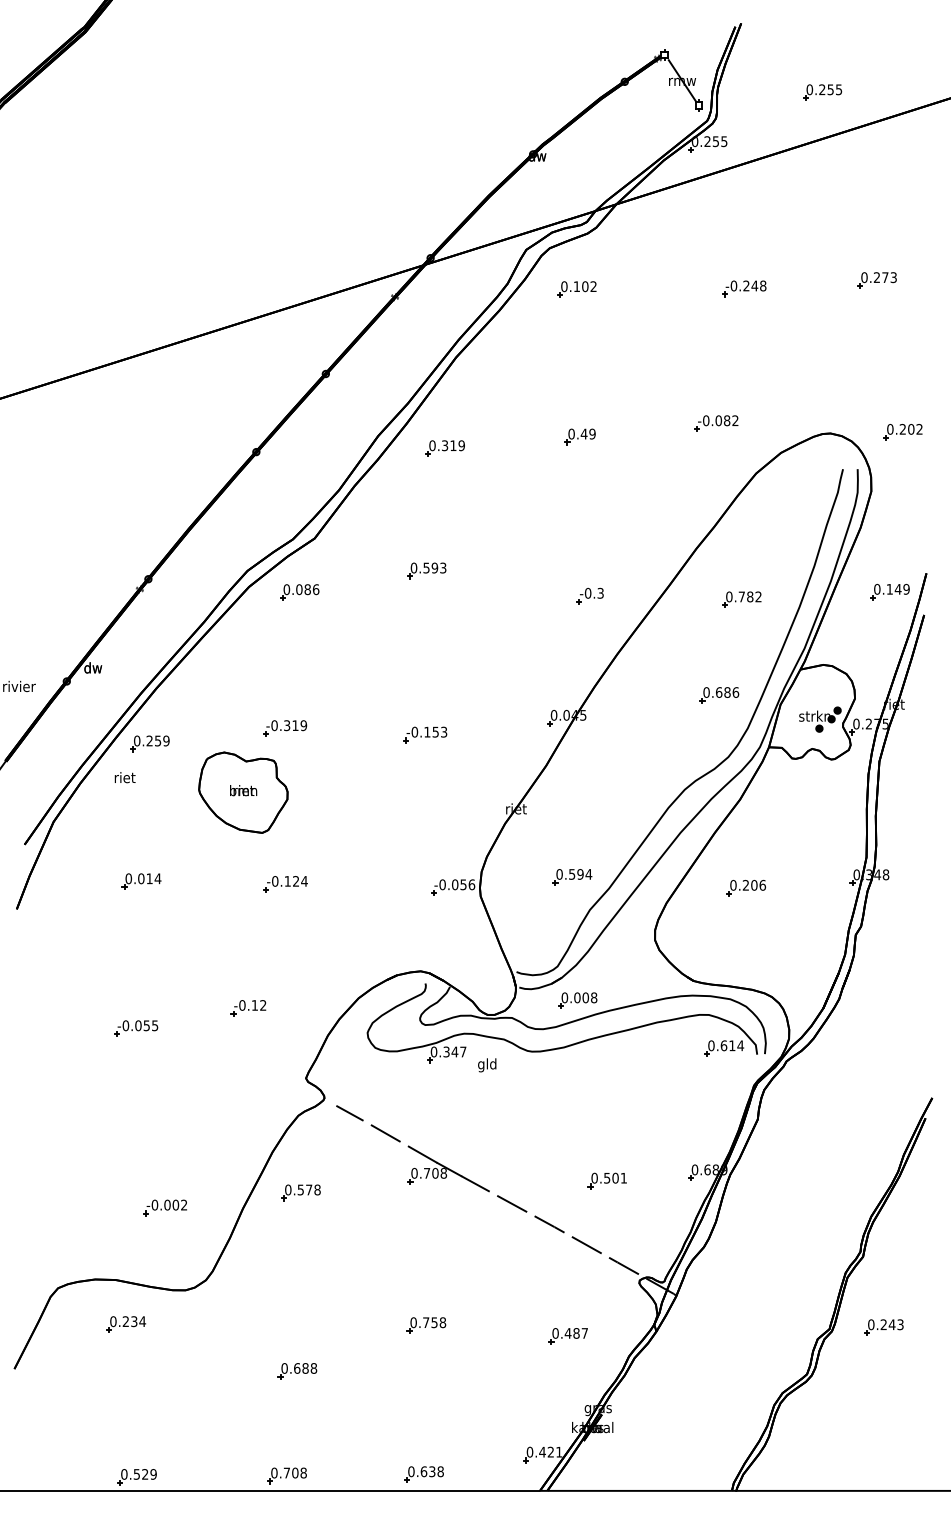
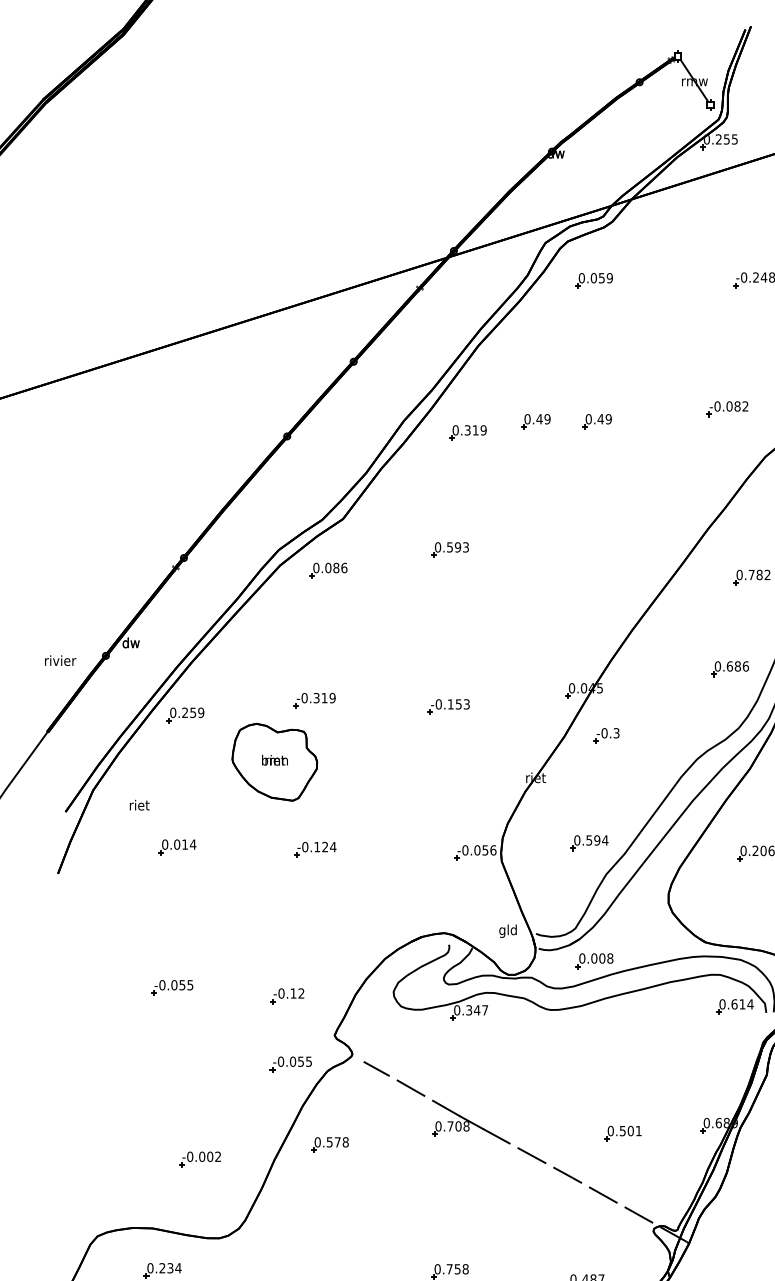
text: (584, 286) -> (601, 278), 0.102 -> 0.059
part: (515, 436) -> (535, 421), added
part: (589, 595) -> (605, 735), moved
text: (124, 777) -> (139, 805), moved
part: (248, 1008) -> (287, 996), moved
text: (487, 1065) -> (508, 931), moved
part: (260, 1108) -> (291, 1064), added

